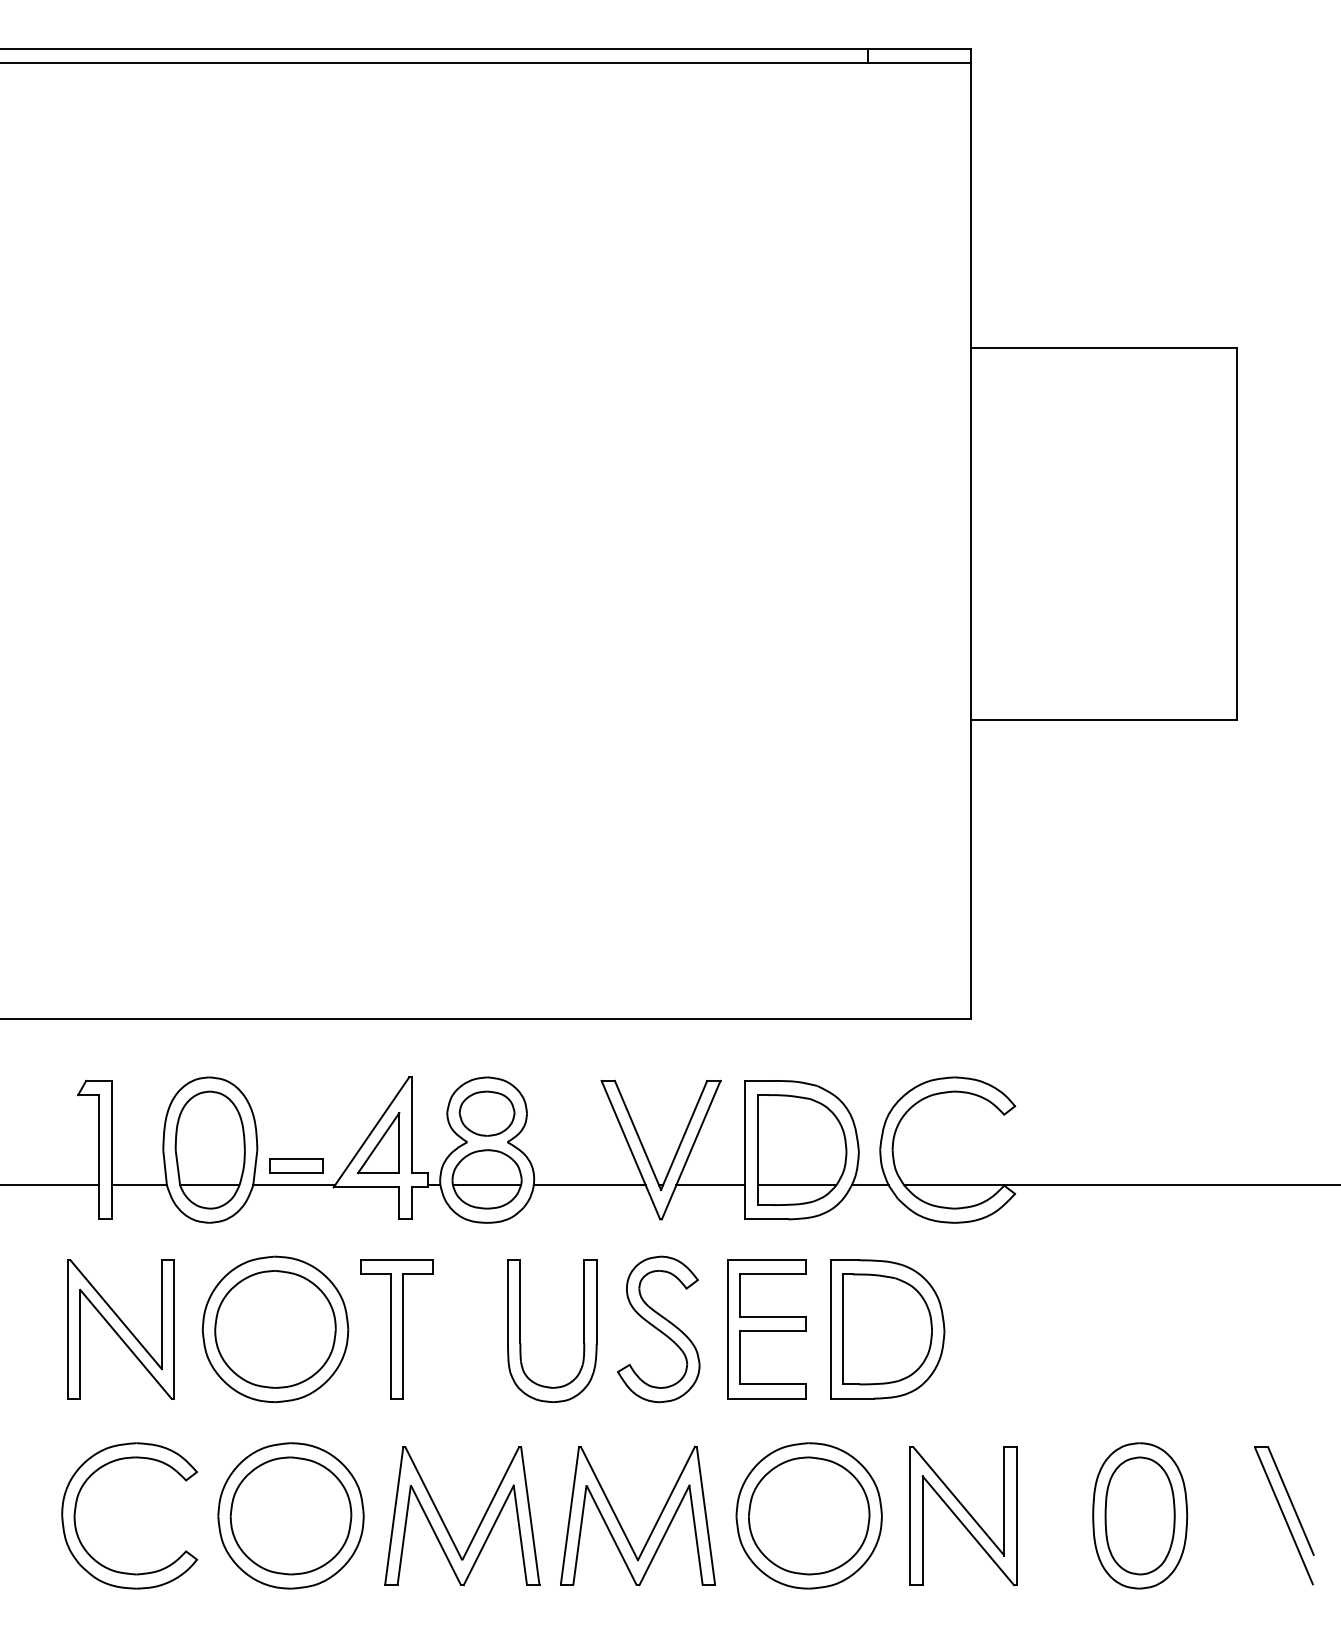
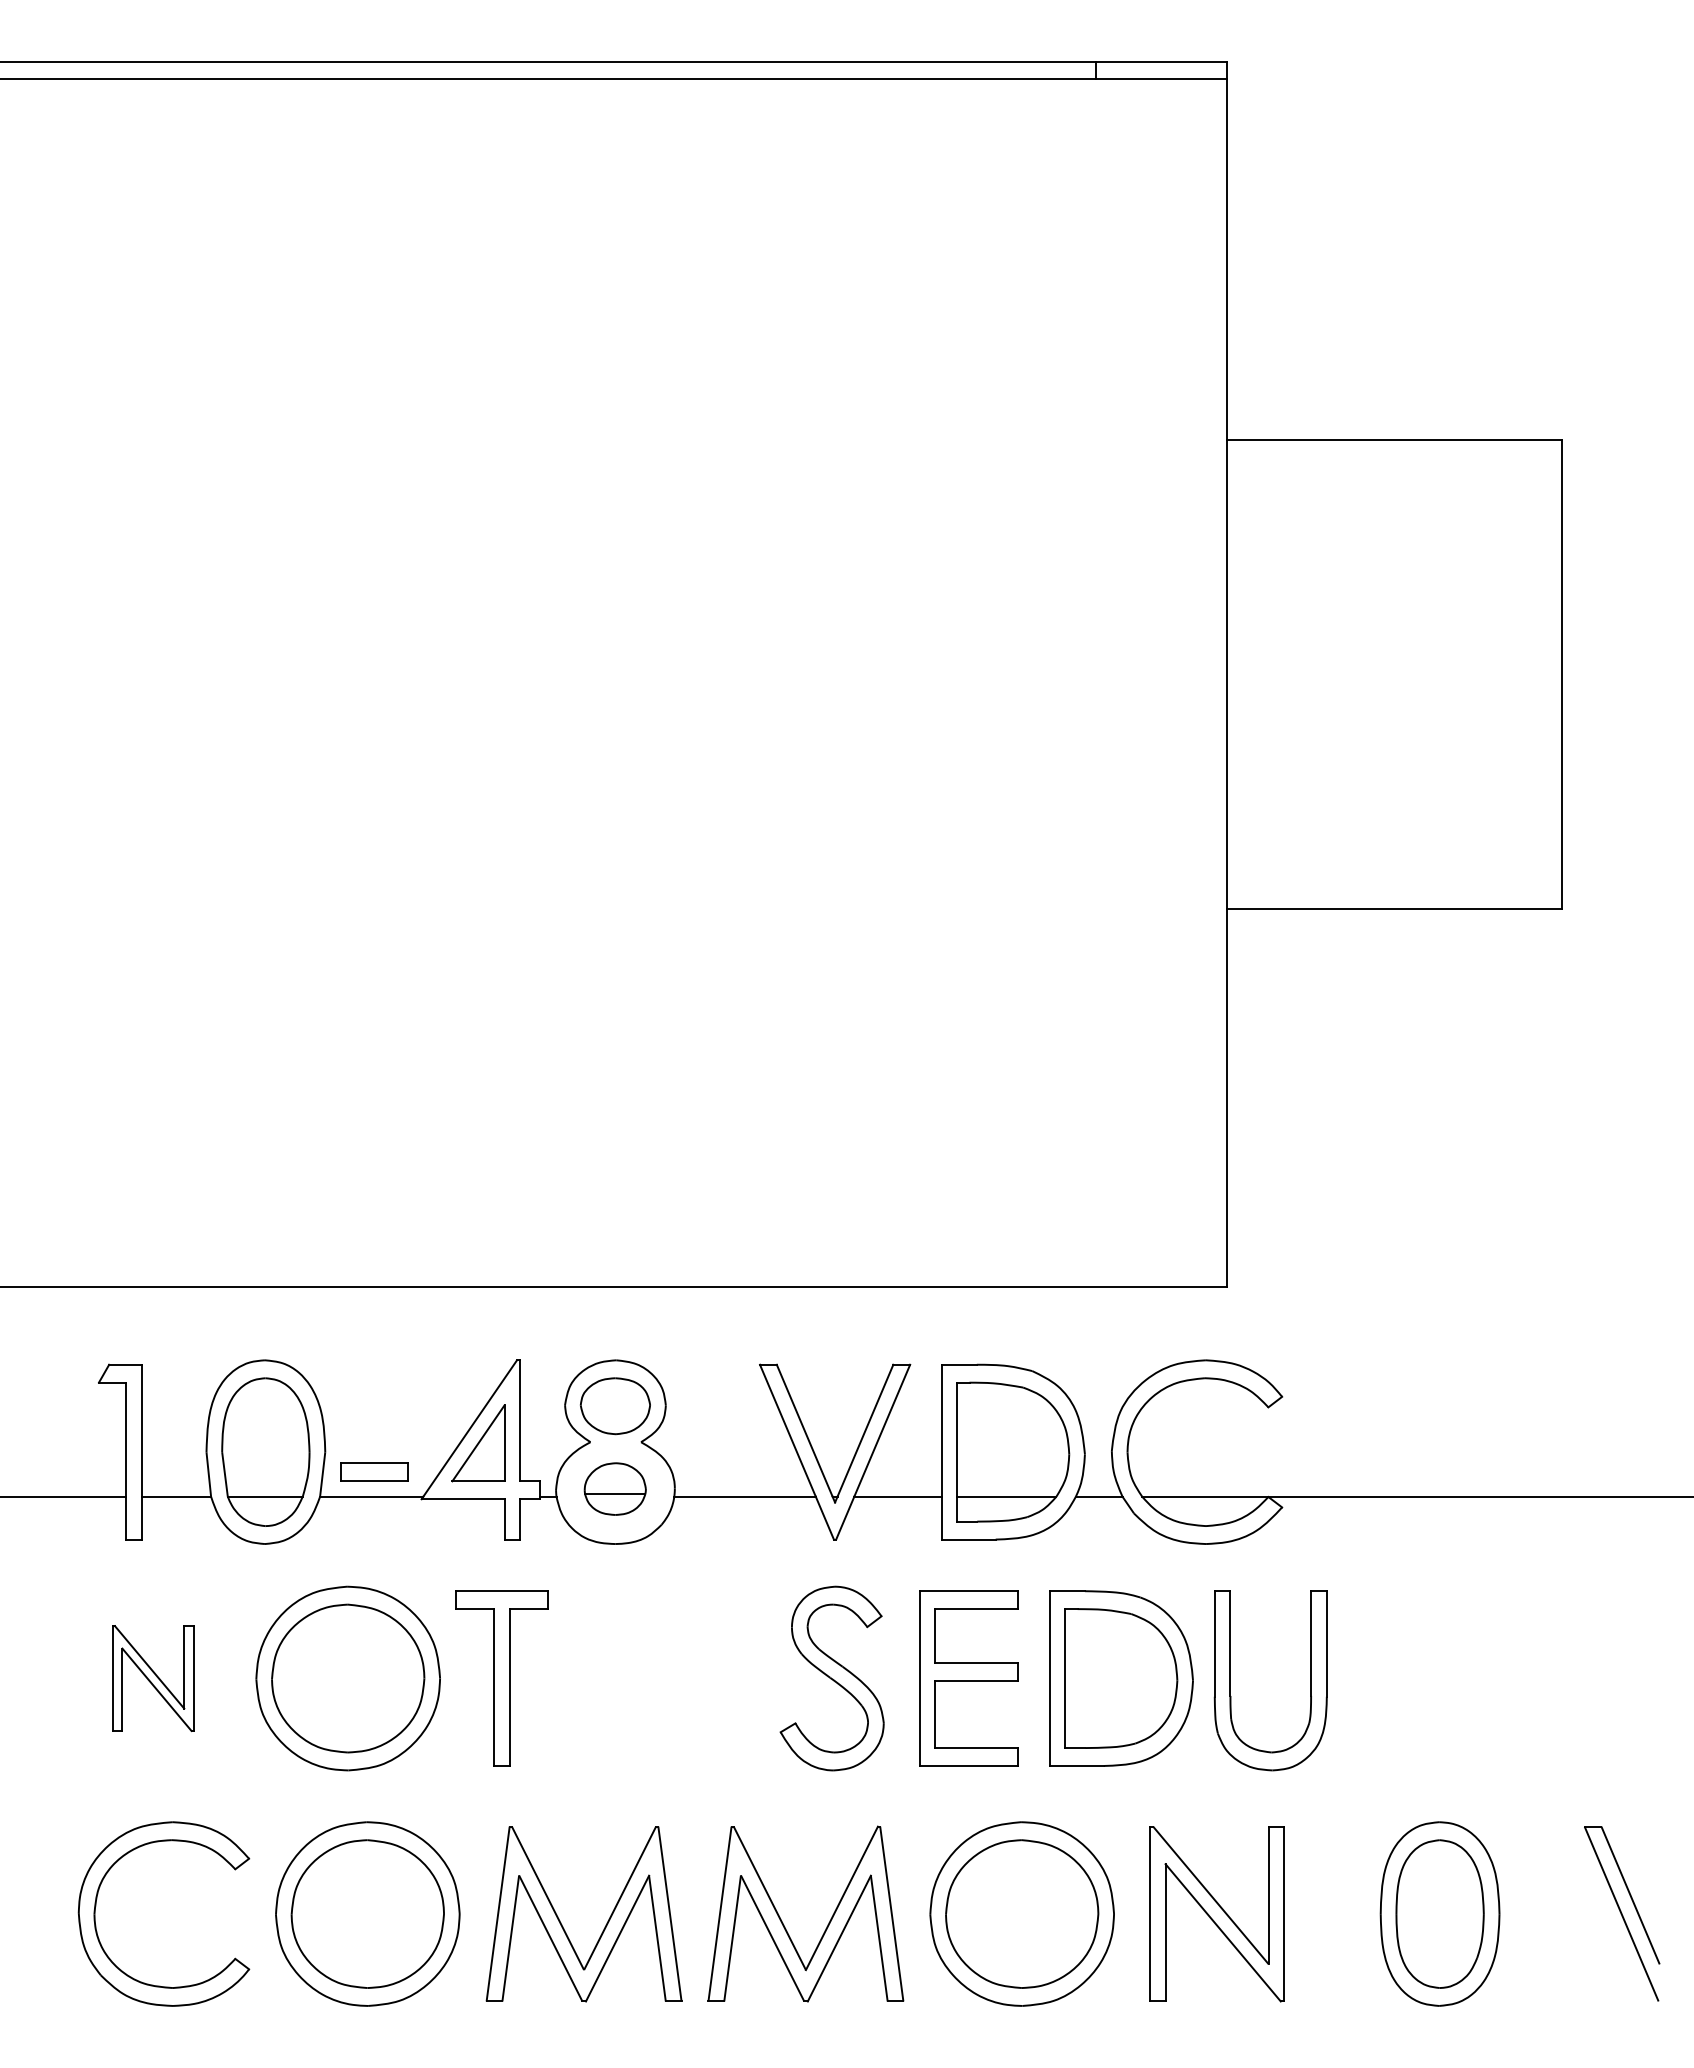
part: (486, 1178) -> (614, 1488), size x0.7
part: (121, 1329) -> (153, 1678), size x0.6
part: (520, 1330) -> (1230, 1680), moved

